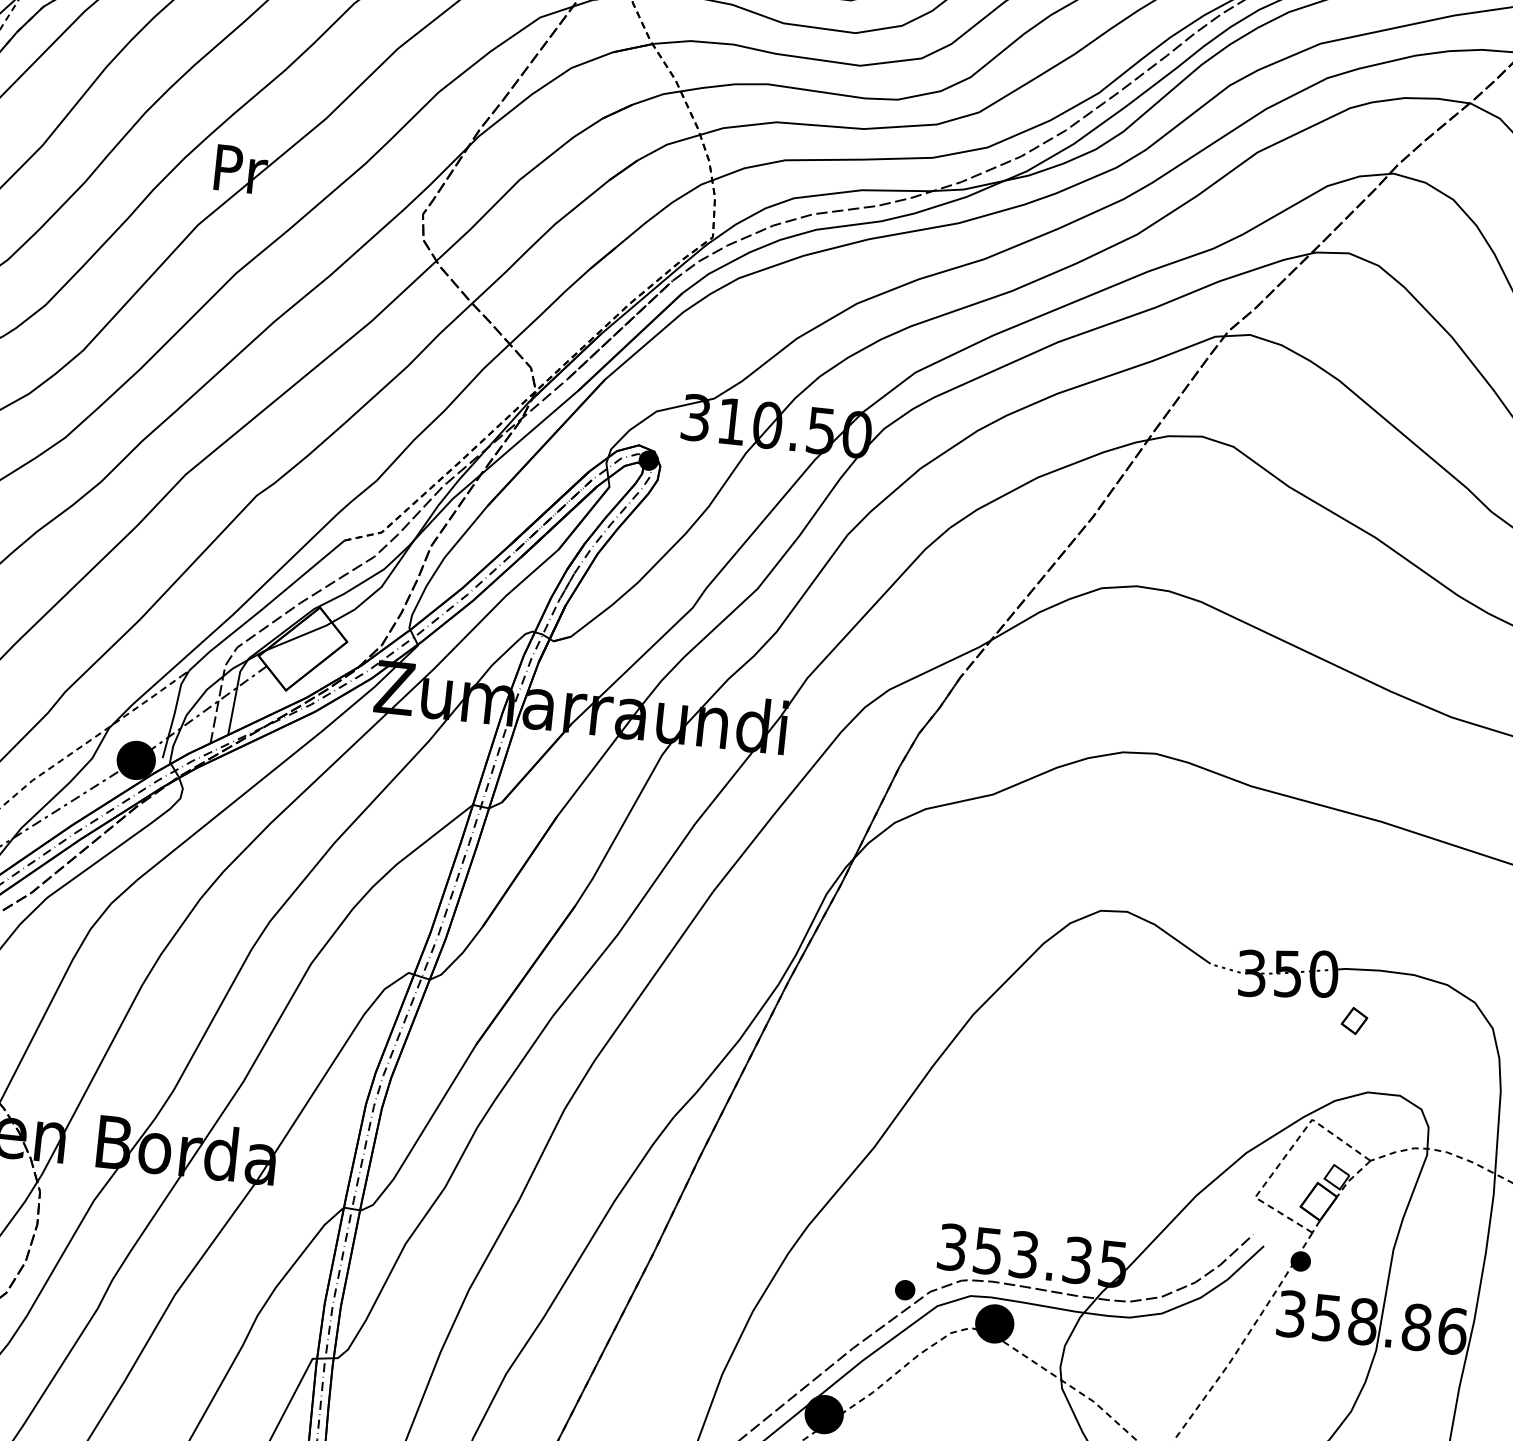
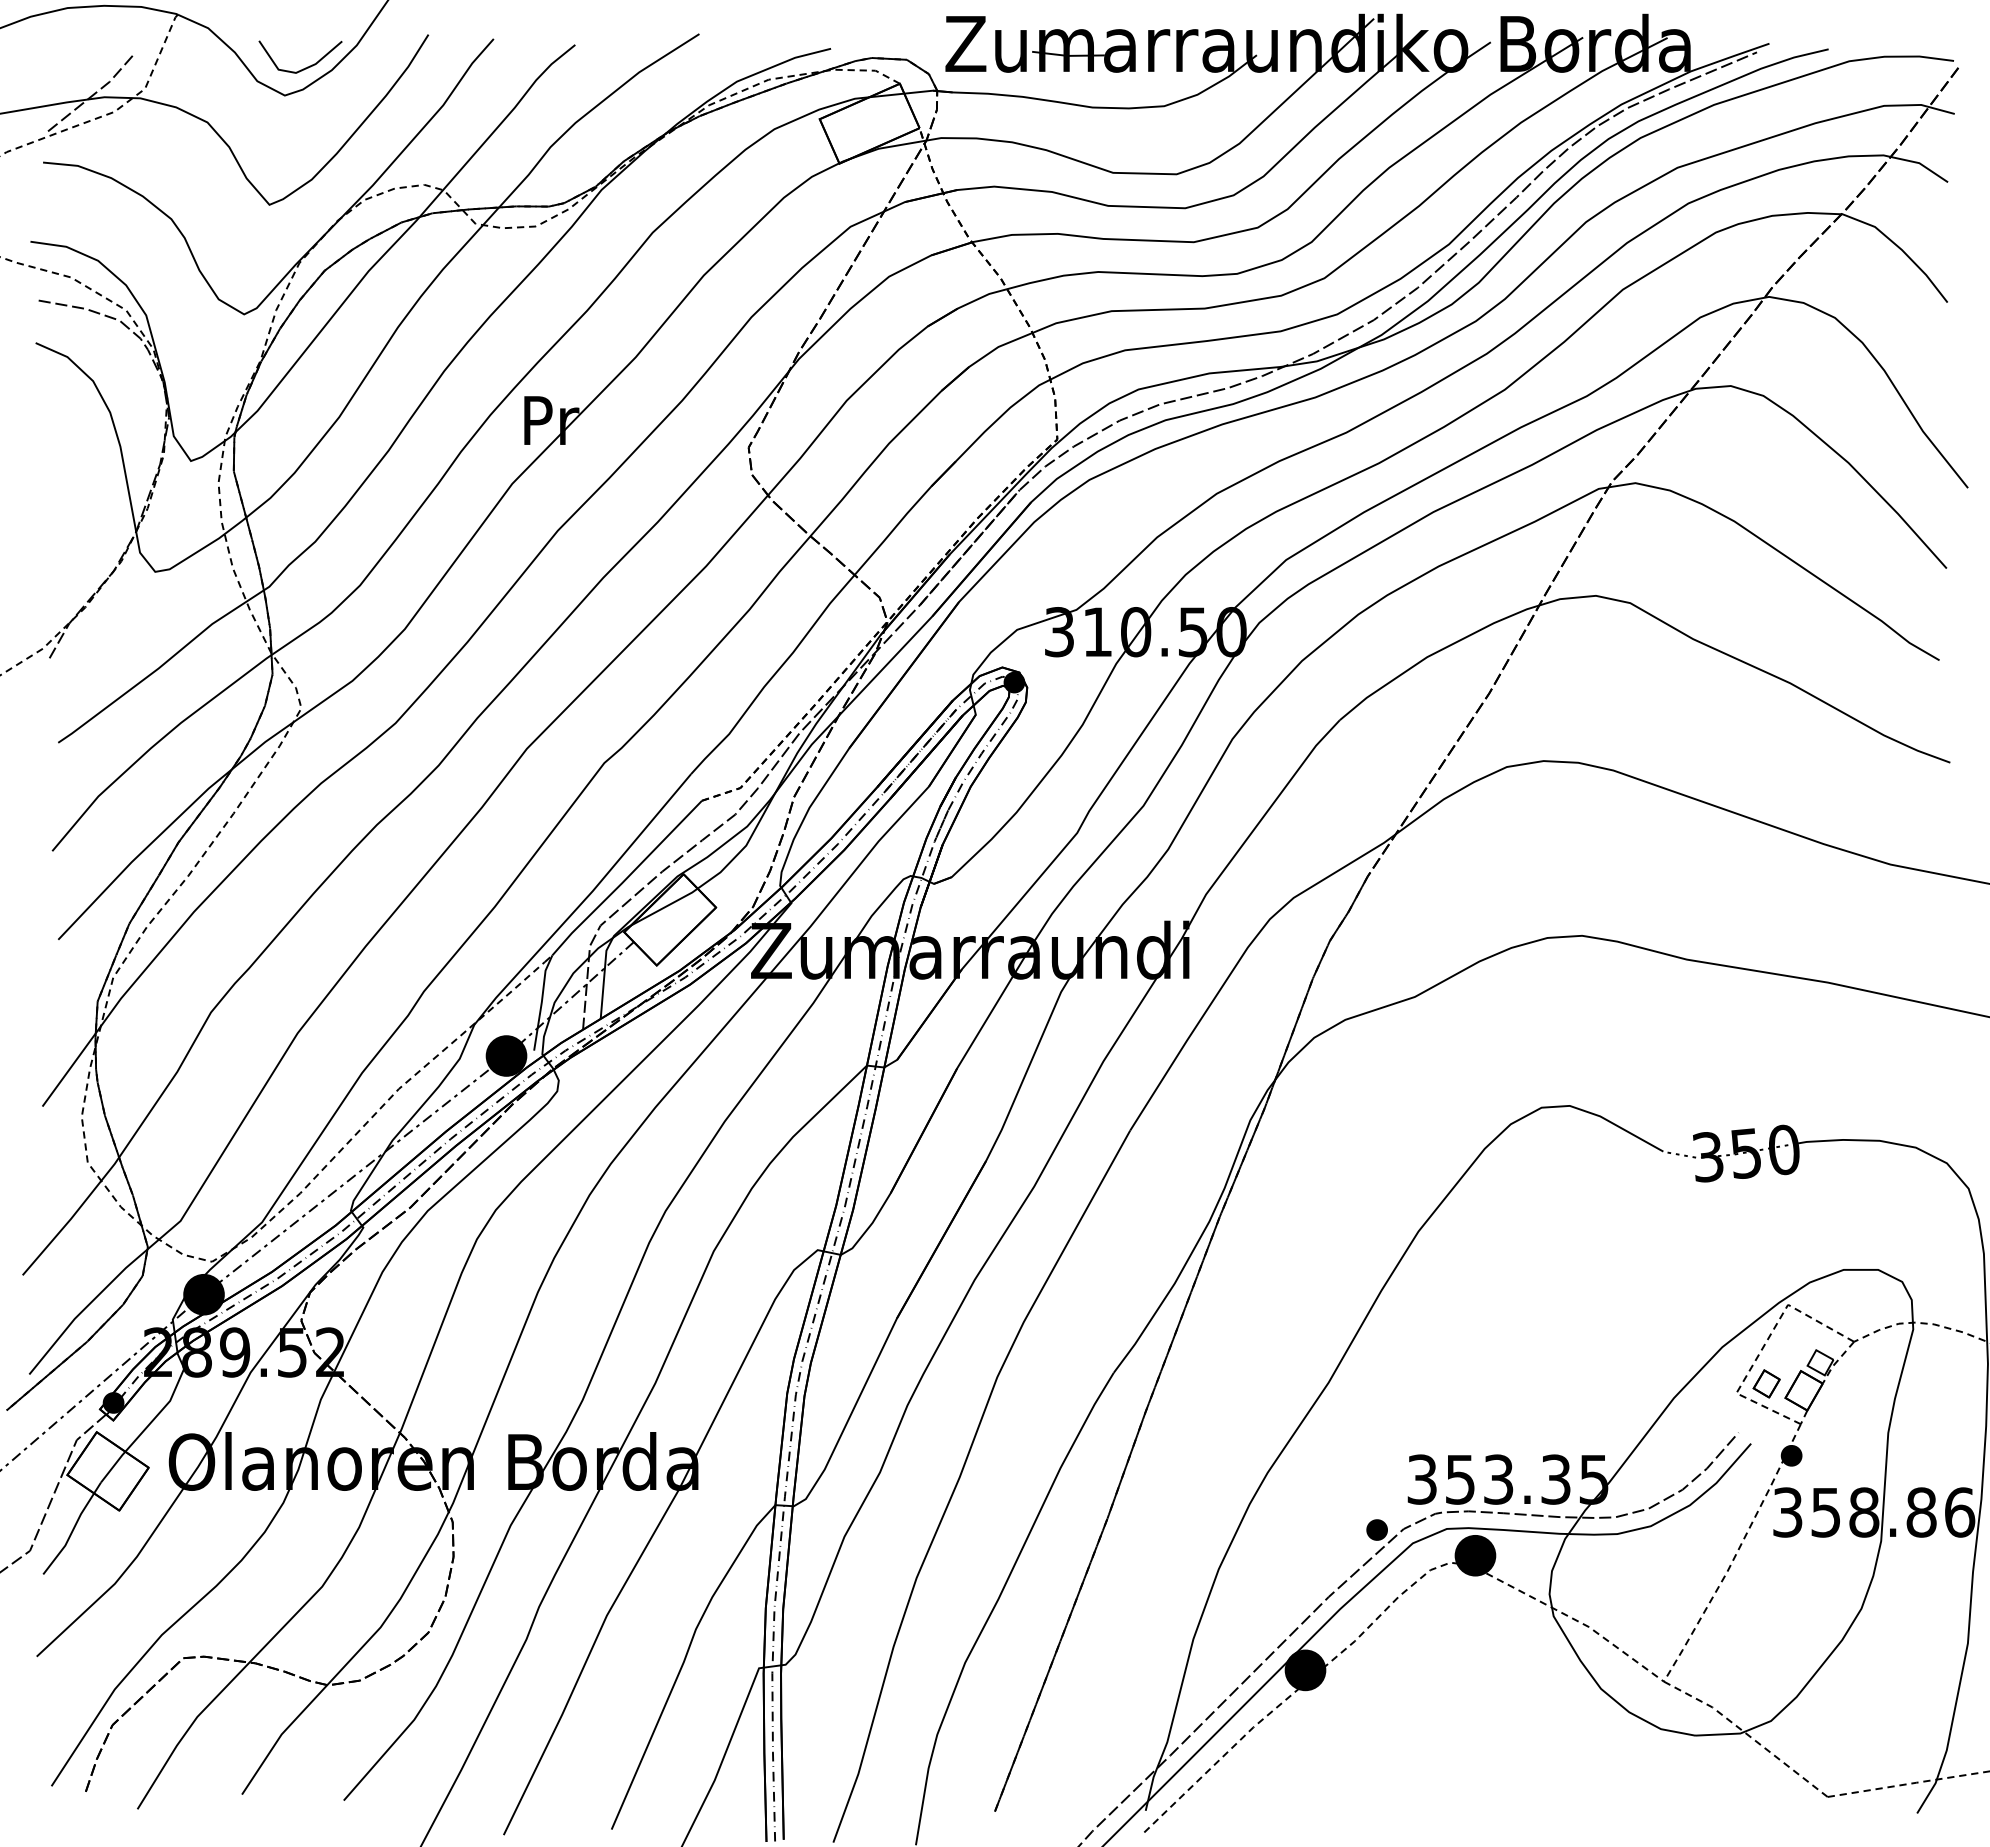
part: (1354, 1020) -> (1766, 1383), moved

